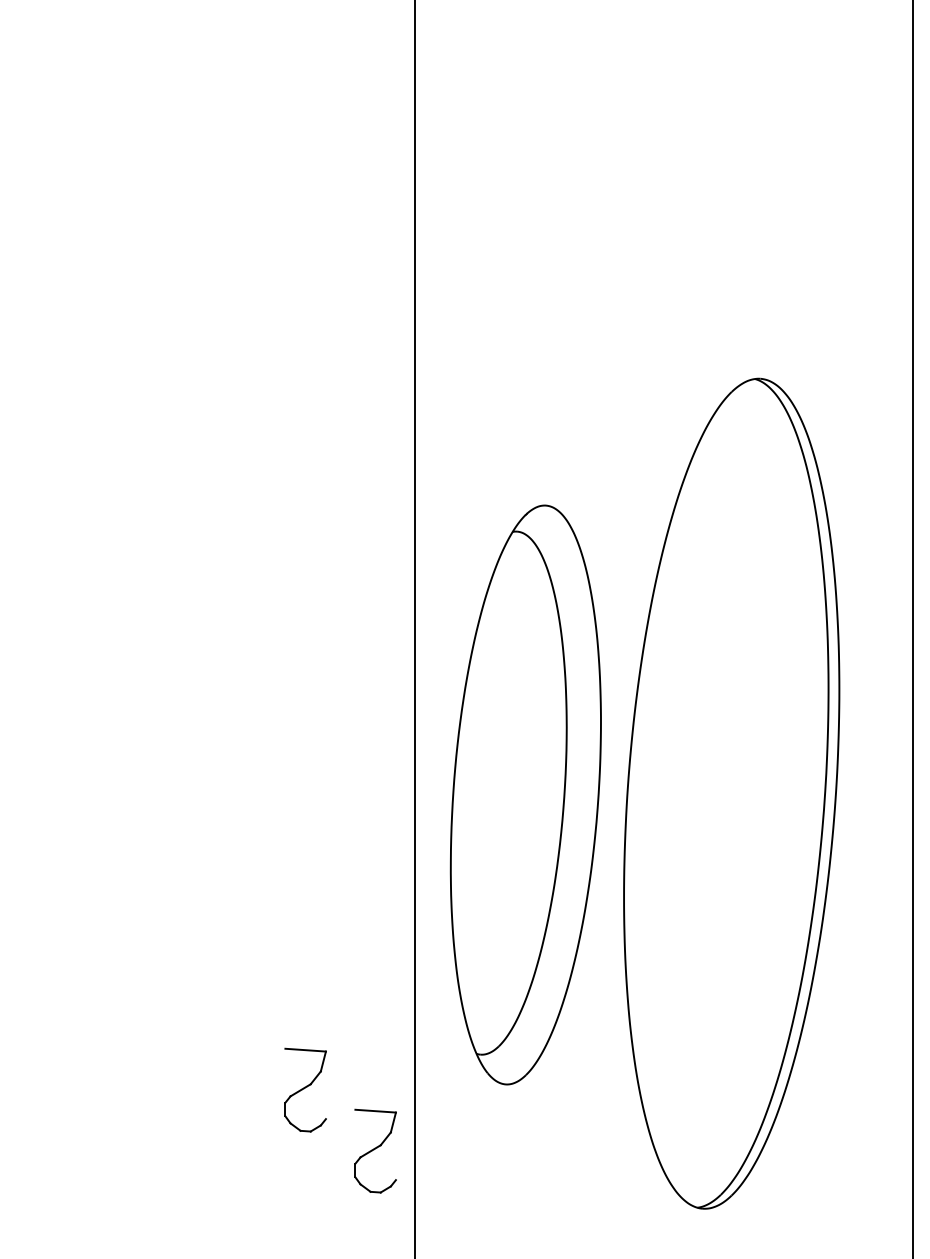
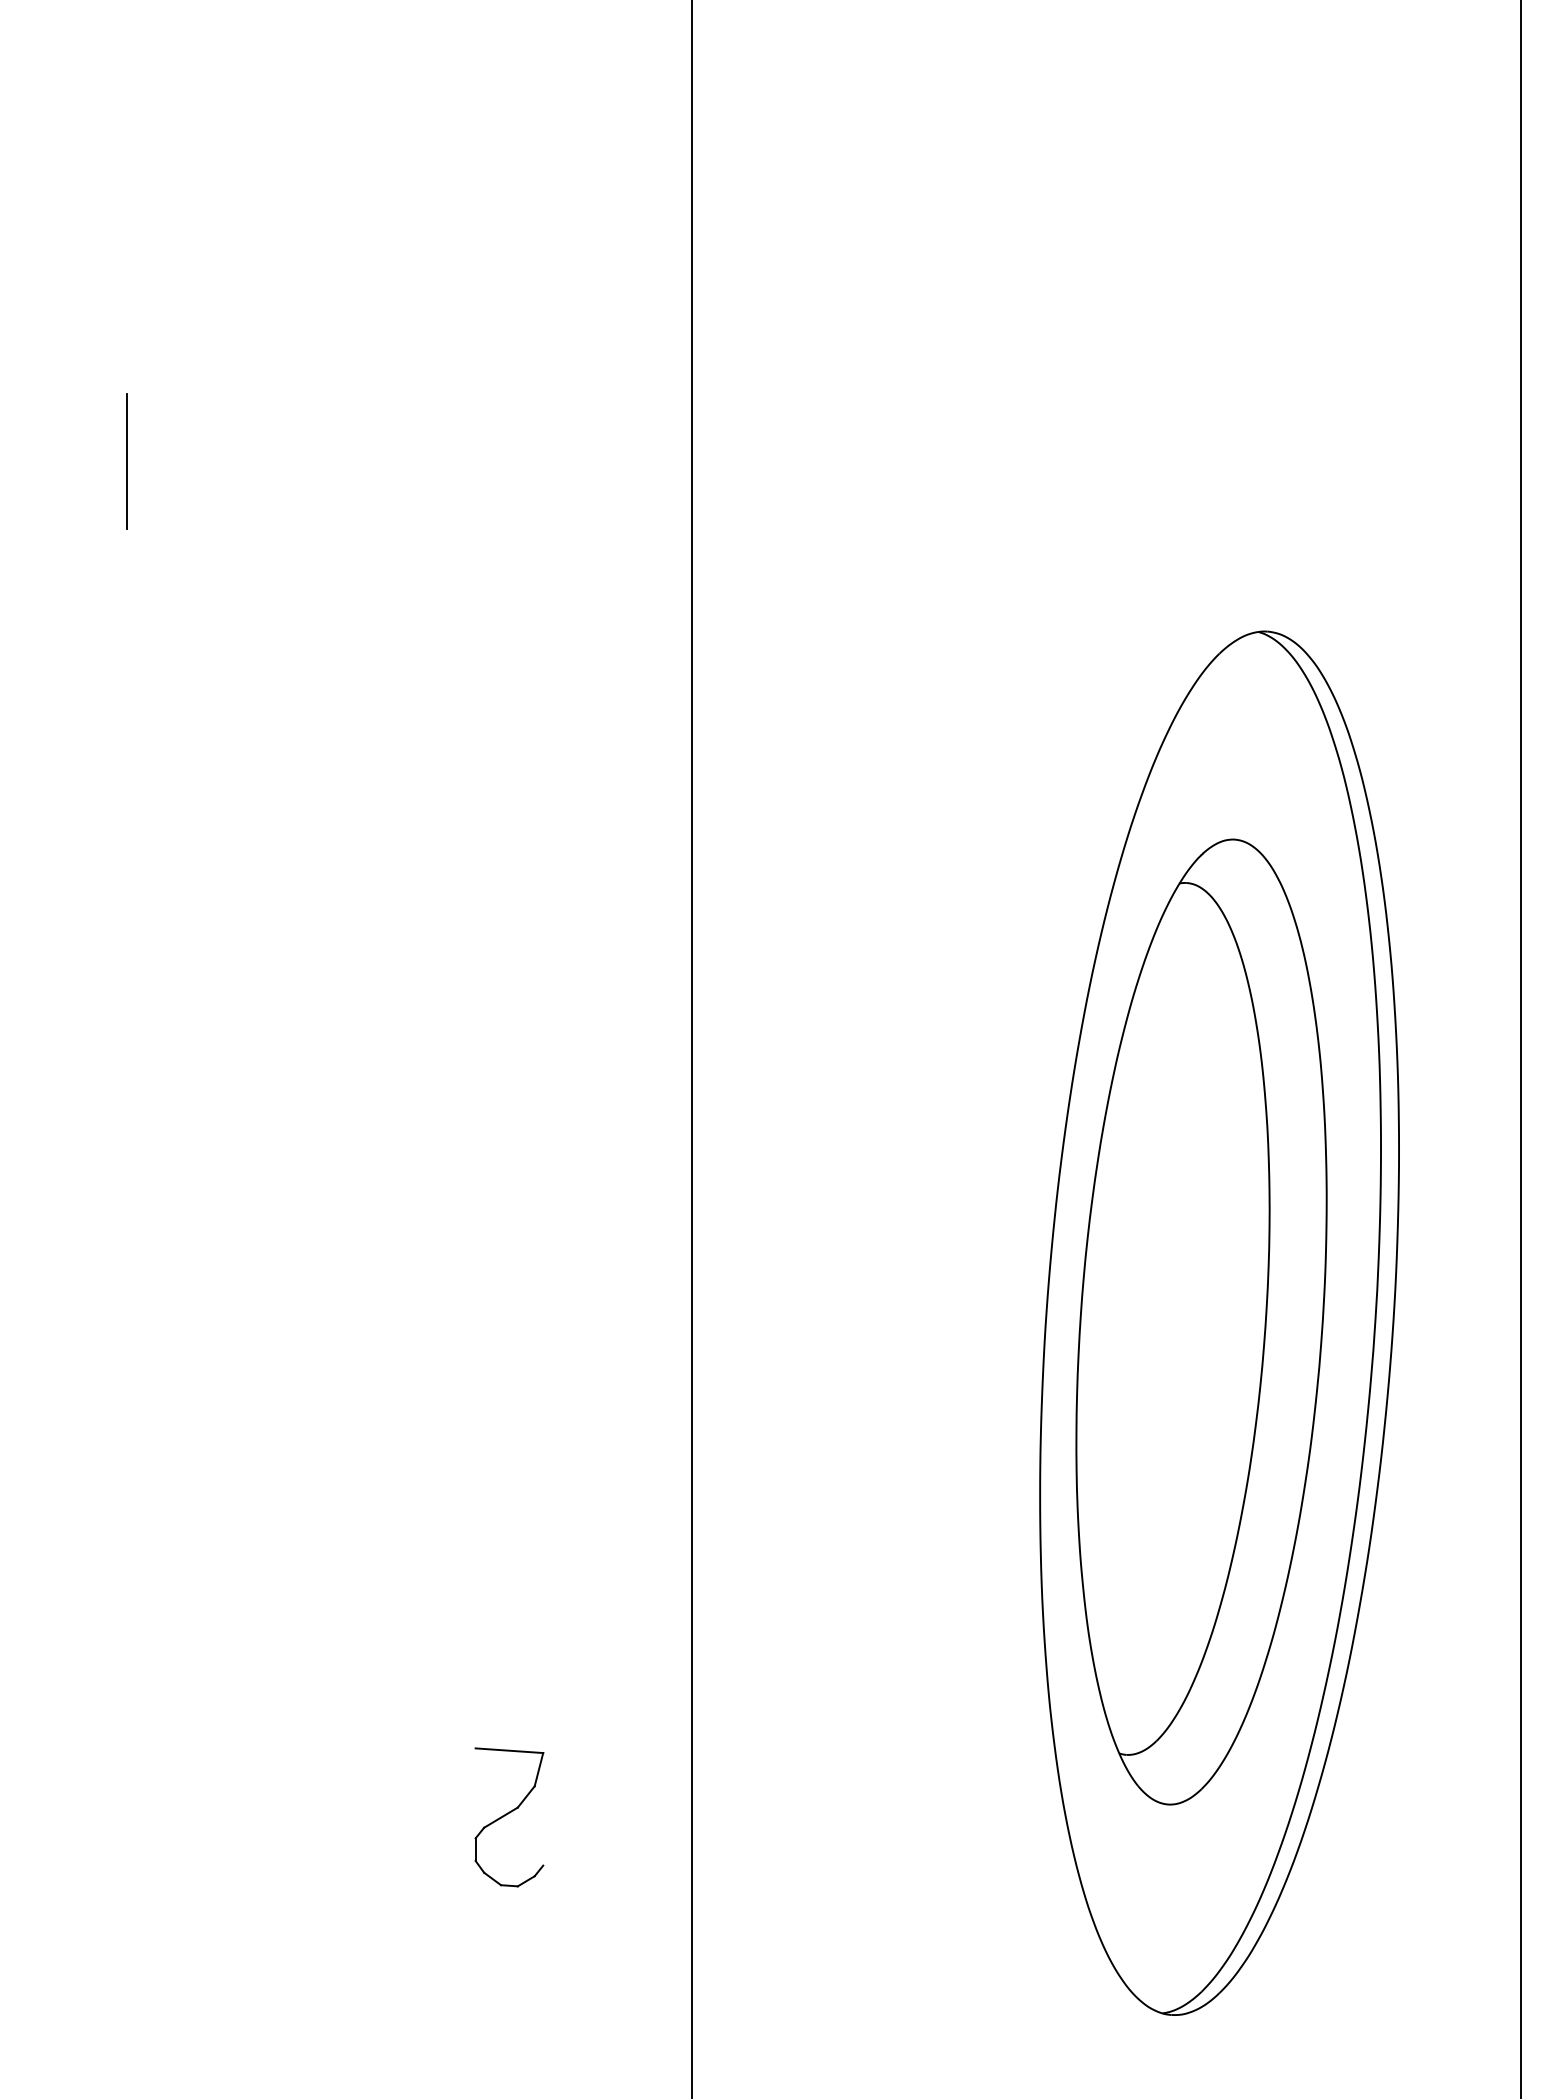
line: (76, 276) -> (127, 461), added
part: (525, 794) -> (1200, 1321), moved
part: (375, 1150) -> (625, 1917), removed

